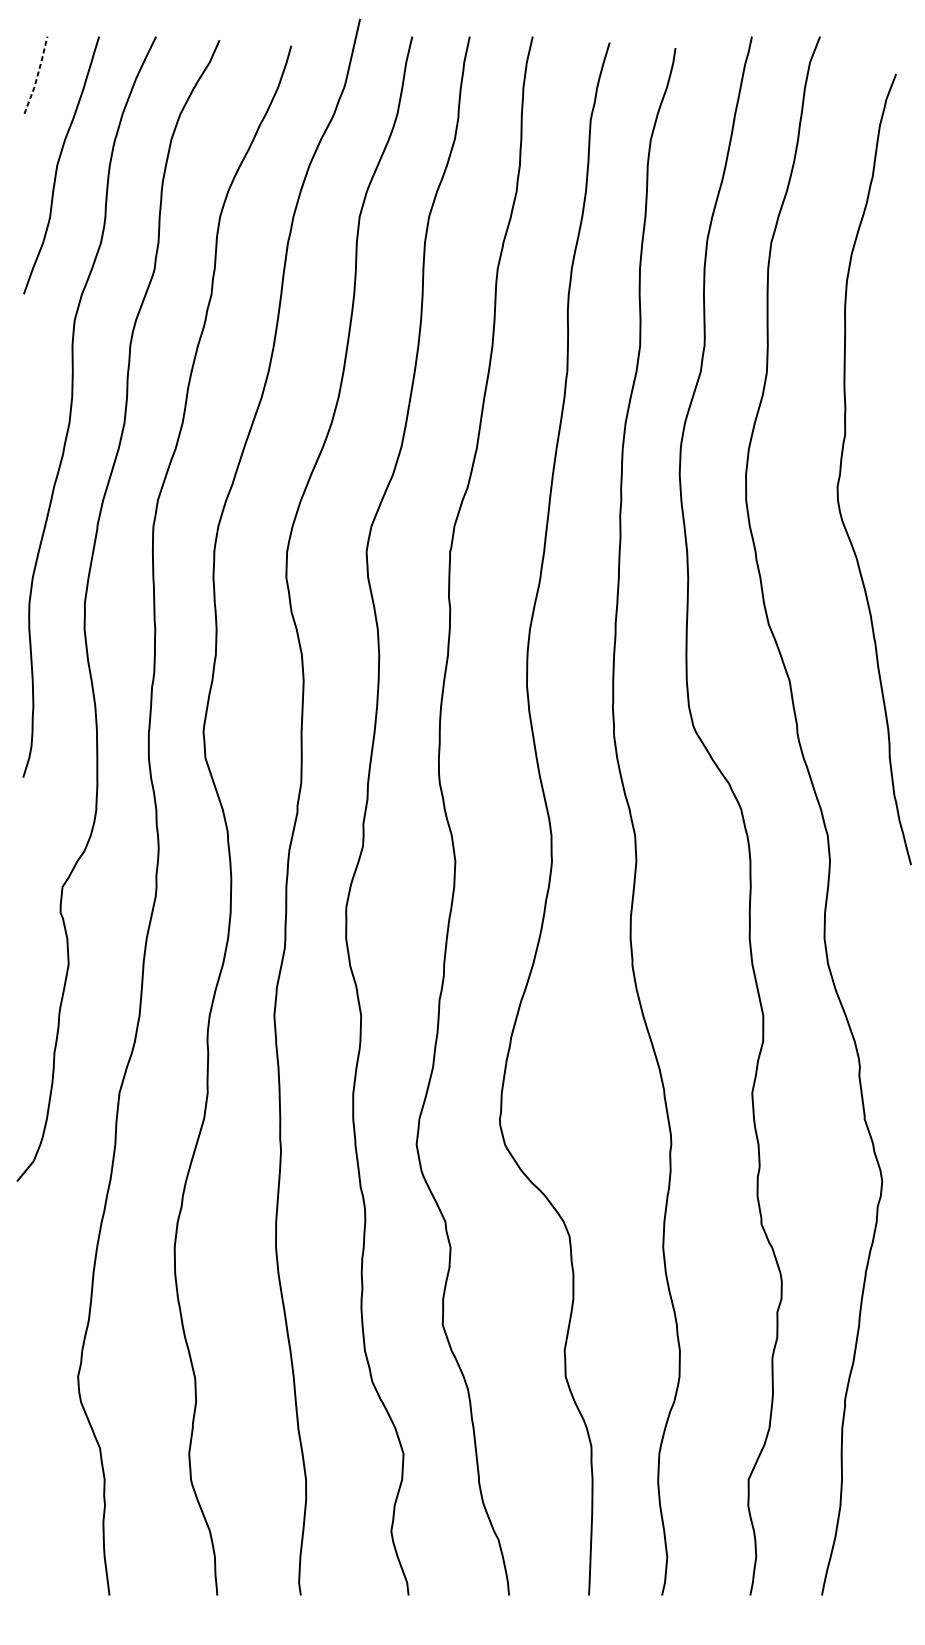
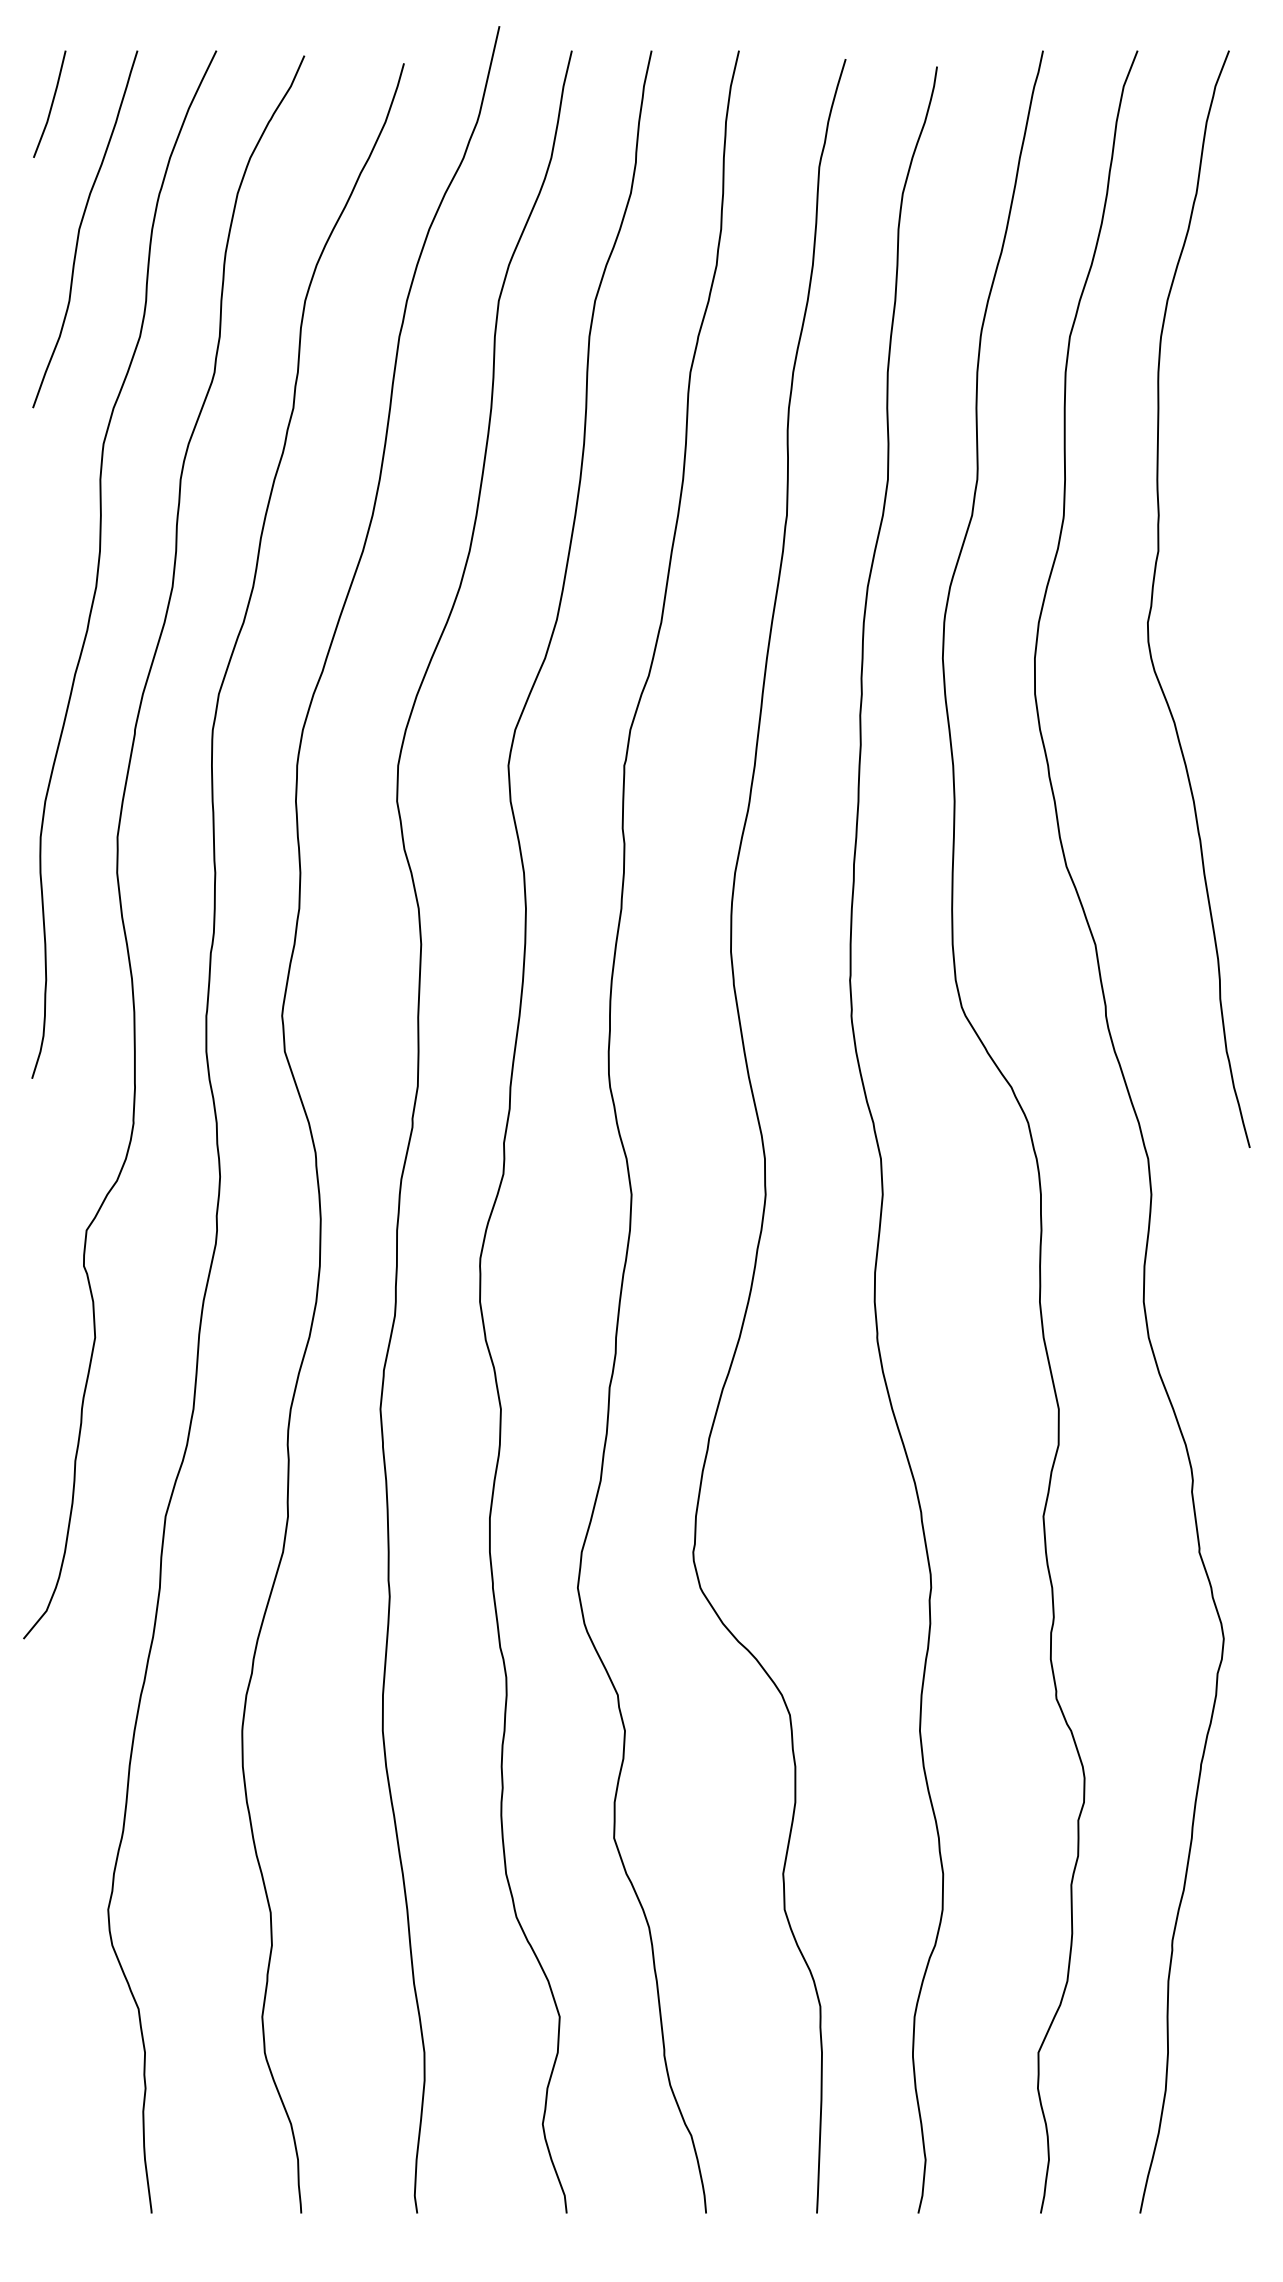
line: (37, 76) -> (51, 105), dashed -> solid
curve: (841, 466) -> (1153, 595), moved

